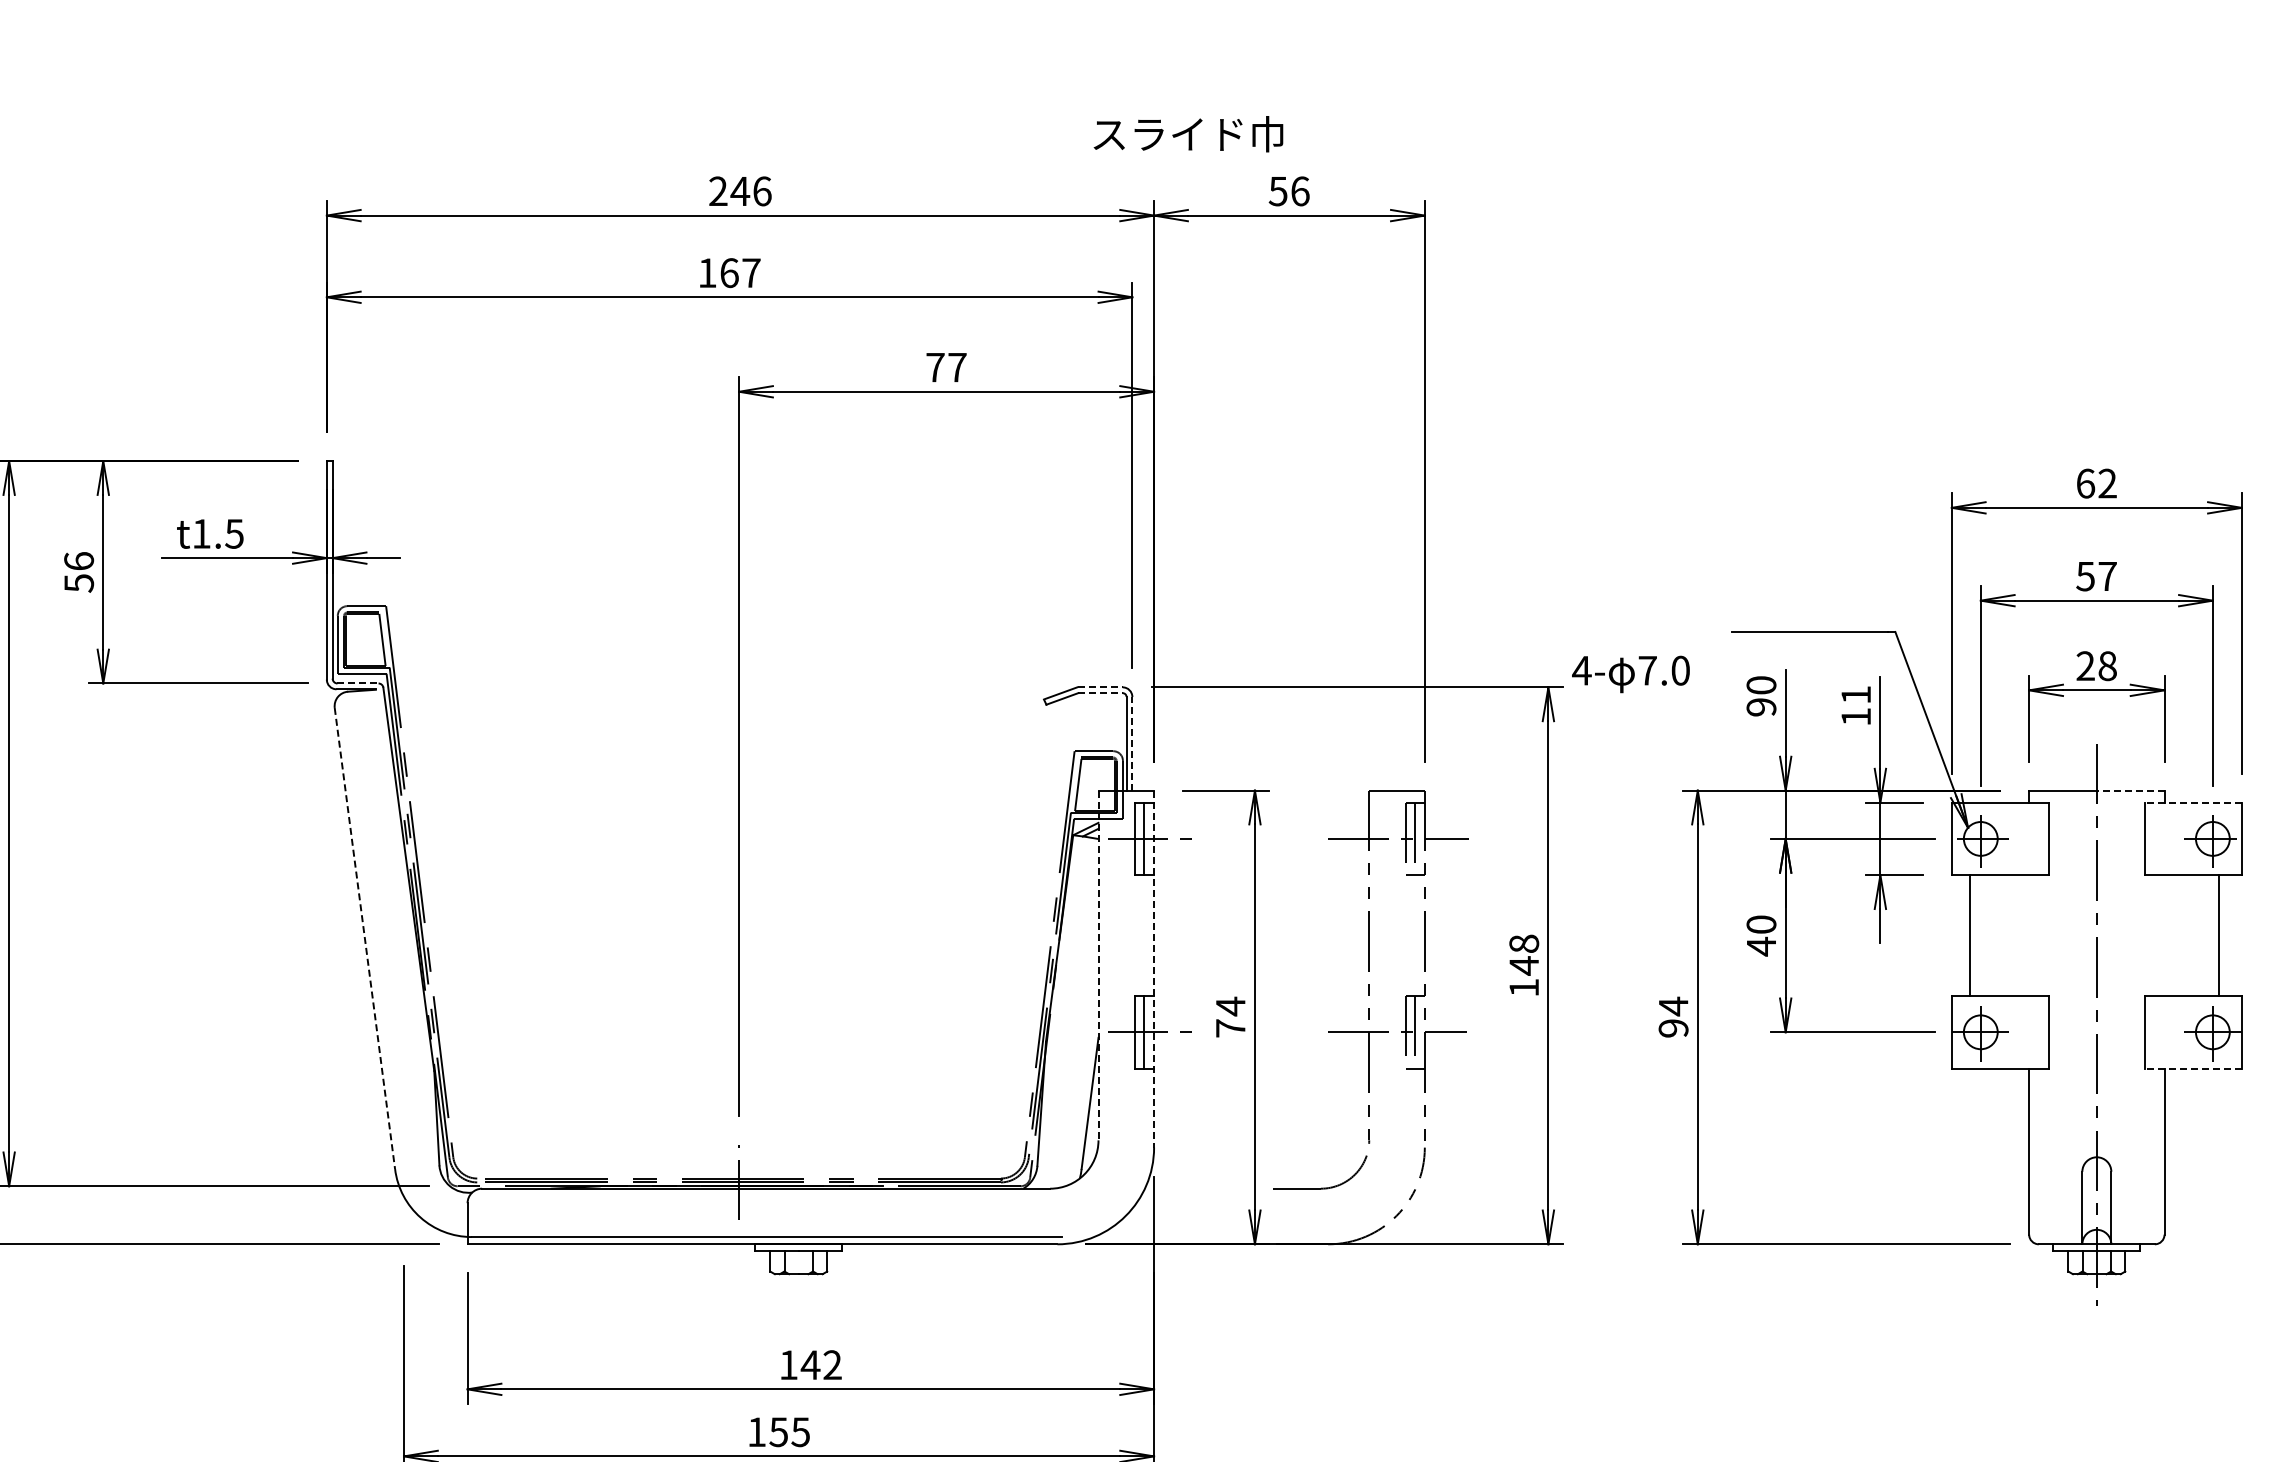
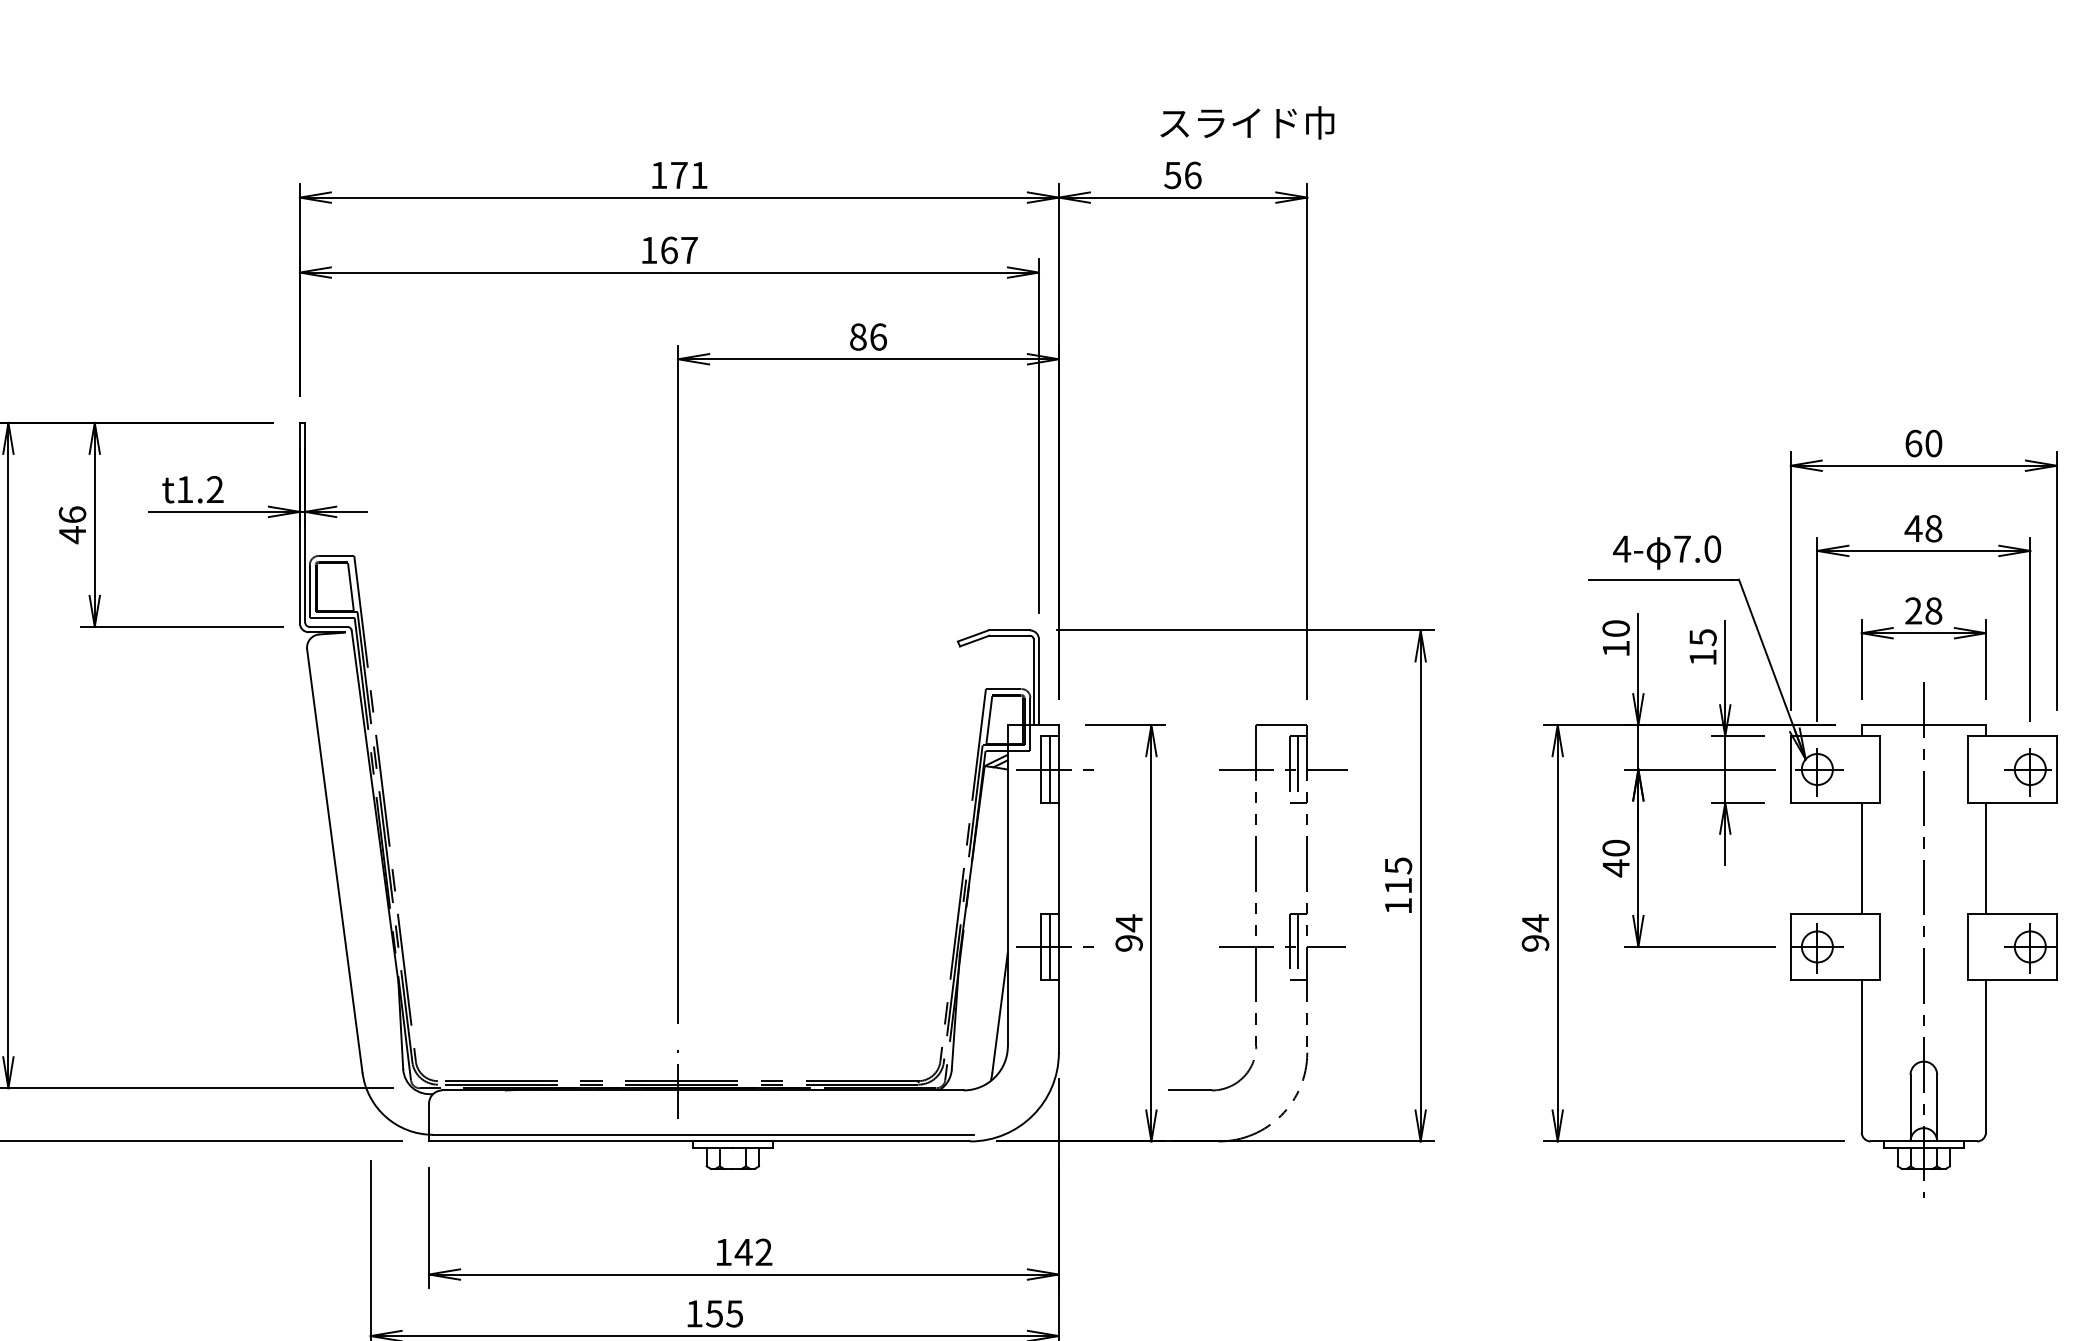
text: (1188, 134) -> (1247, 123), moved
text: (740, 191) -> (679, 175), 246 -> 171
text: (946, 367) -> (868, 336), 77 -> 86
text: (2107, 483) -> (1933, 443), 62 -> 60
text: (234, 533) -> (215, 489), t1.5 -> t1.2
text: (2095, 576) -> (1922, 528), 57 -> 48
text: (79, 583) -> (72, 535), 56 -> 46
text: (1630, 674) -> (1666, 552), moved
line: (358, 683) -> (328, 626), dashed -> solid
line: (1100, 687) -> (1009, 630), dashed -> solid
line: (1100, 693) -> (1009, 636), dashed -> solid
text: (1856, 695) -> (1703, 637), 11 -> 15
text: (1761, 707) -> (1616, 648), 90 -> 10
line: (1132, 743) -> (1039, 681), dashed -> solid
line: (2130, 790) -> (1954, 725), dashed -> solid
line: (2193, 802) -> (2012, 736), dashed -> solid
line: (1970, 935) -> (1862, 858), moved
line: (2218, 935) -> (1985, 858), moved
line: (364, 938) -> (334, 860), dashed -> solid
text: (1524, 954) -> (1398, 875), 148 -> 115
line: (1098, 965) -> (1007, 885), dashed -> solid
line: (1154, 969) -> (1059, 889), dashed -> solid
text: (1230, 1028) -> (1128, 943), 74 -> 94
line: (2193, 1068) -> (2012, 980), dashed -> solid

